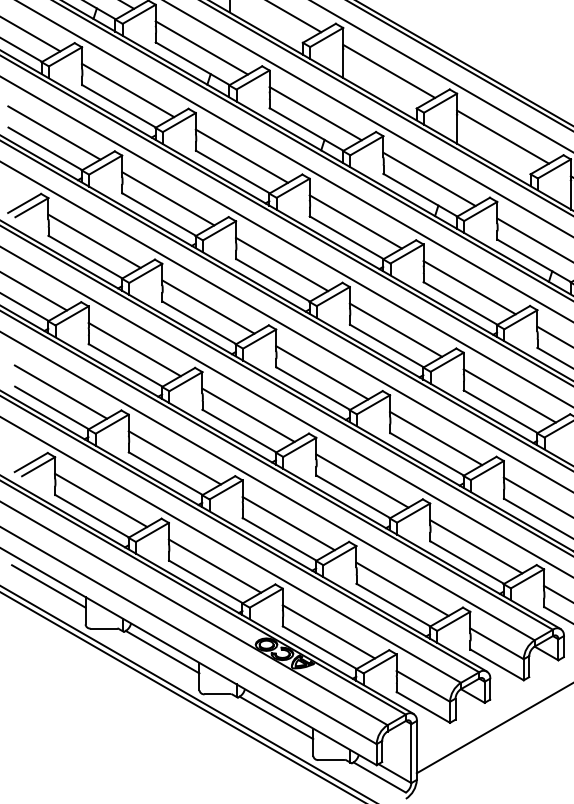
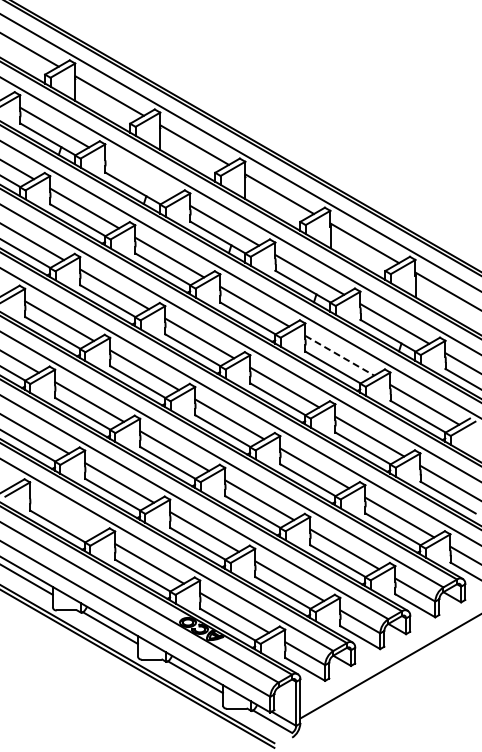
line: (201, 47) -> (139, 176), removed
line: (469, 287) -> (339, 355), solid -> dashed
line: (101, 500) -> (64, 514), removed

